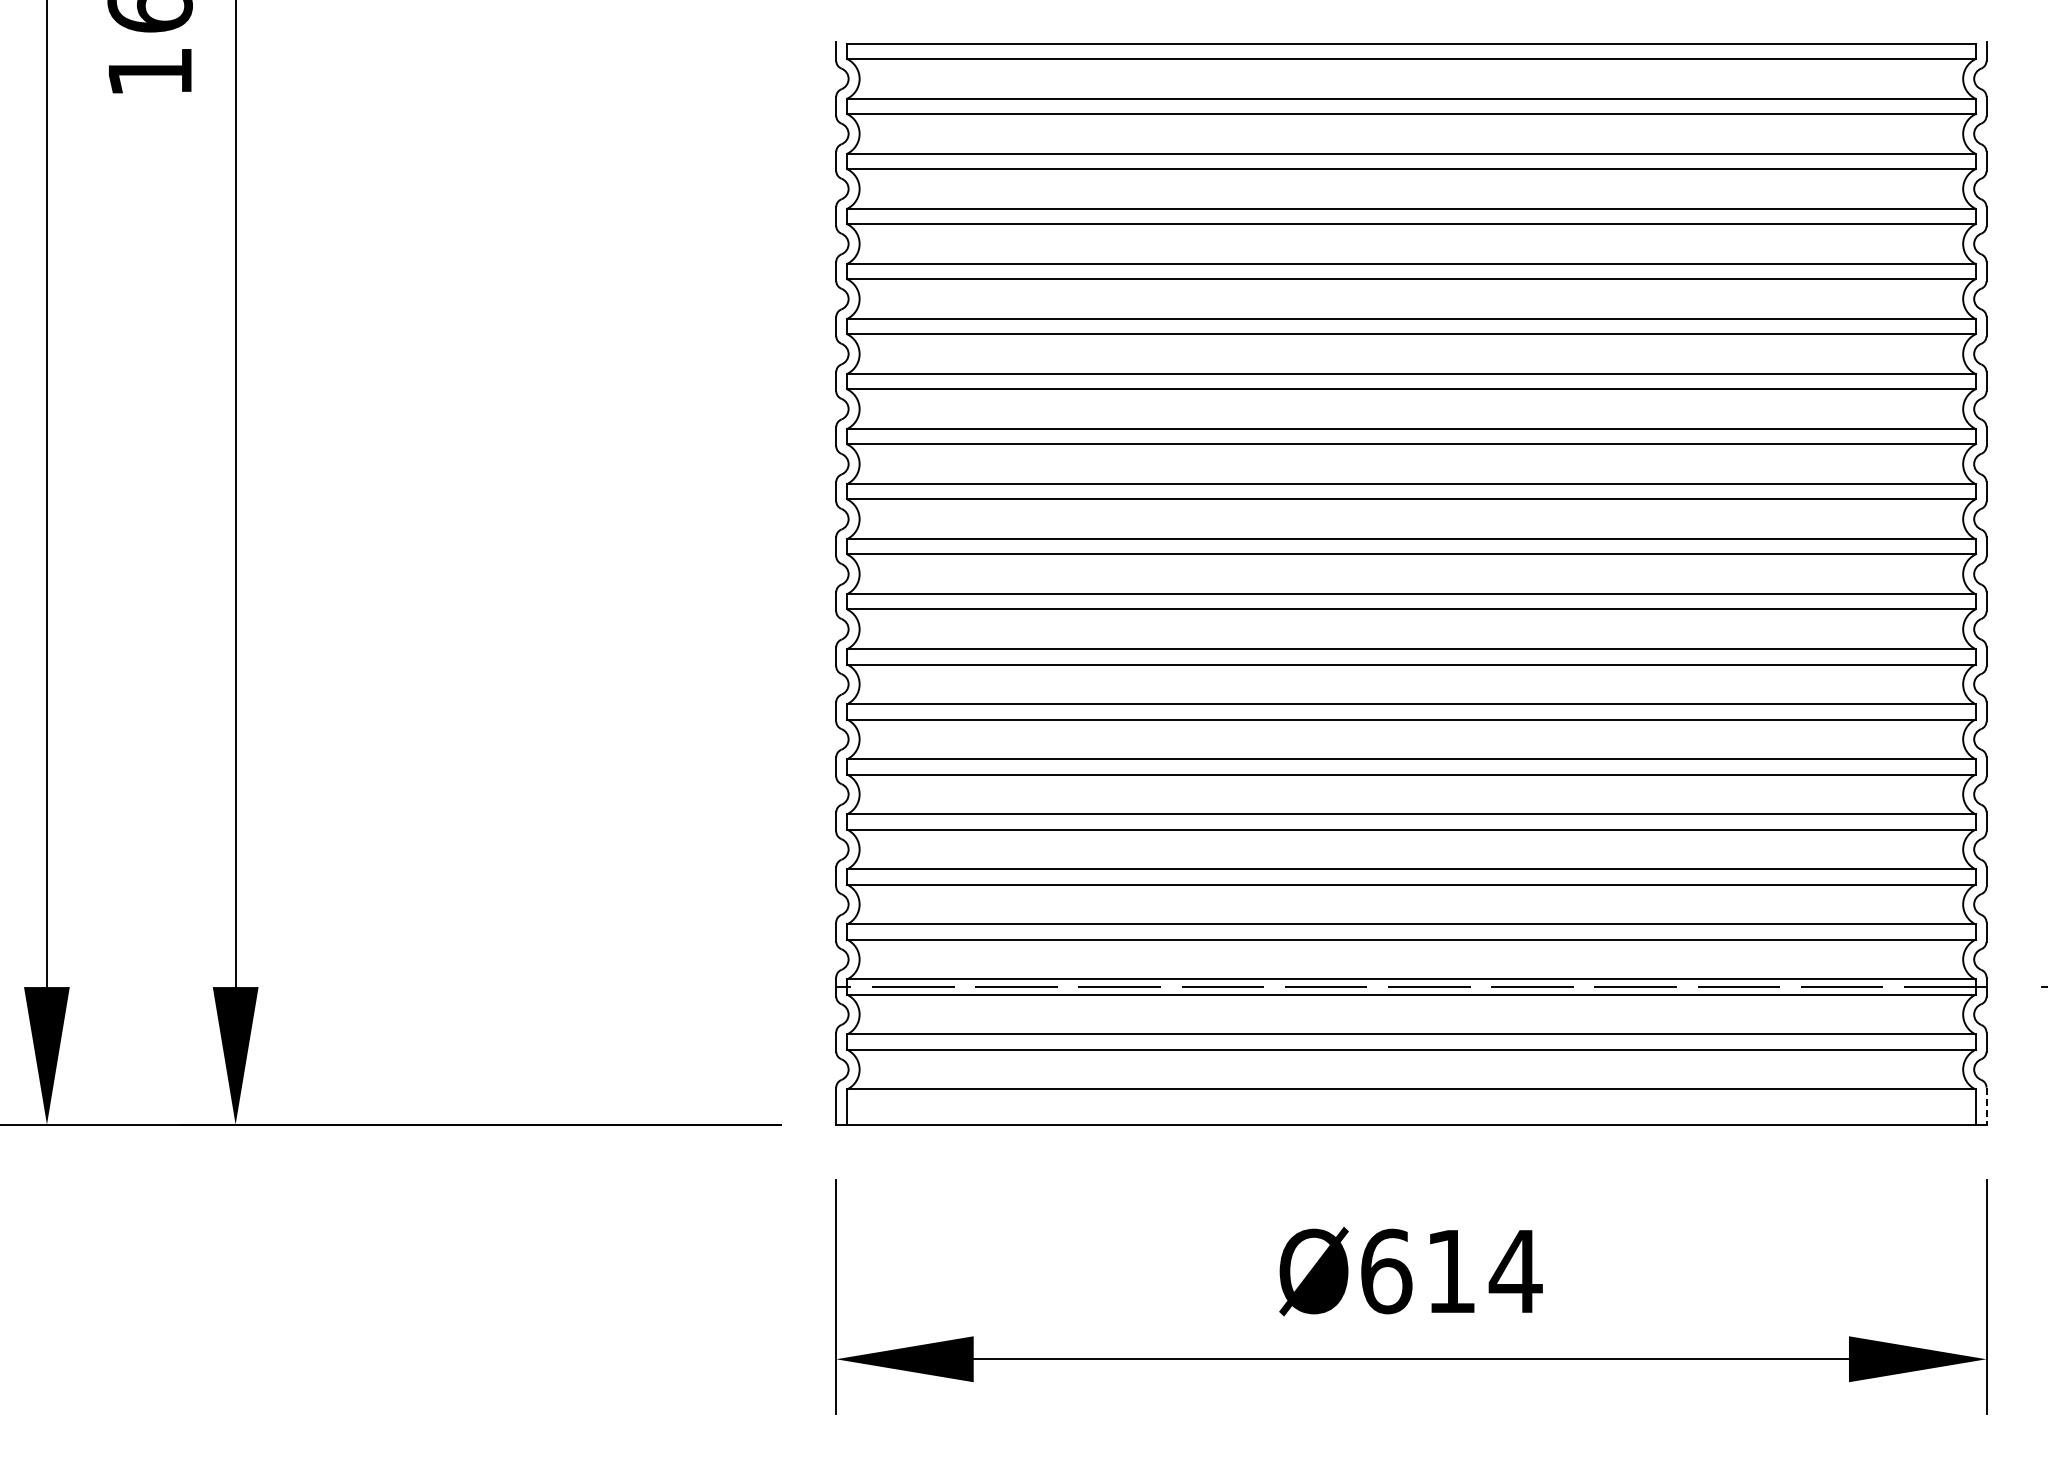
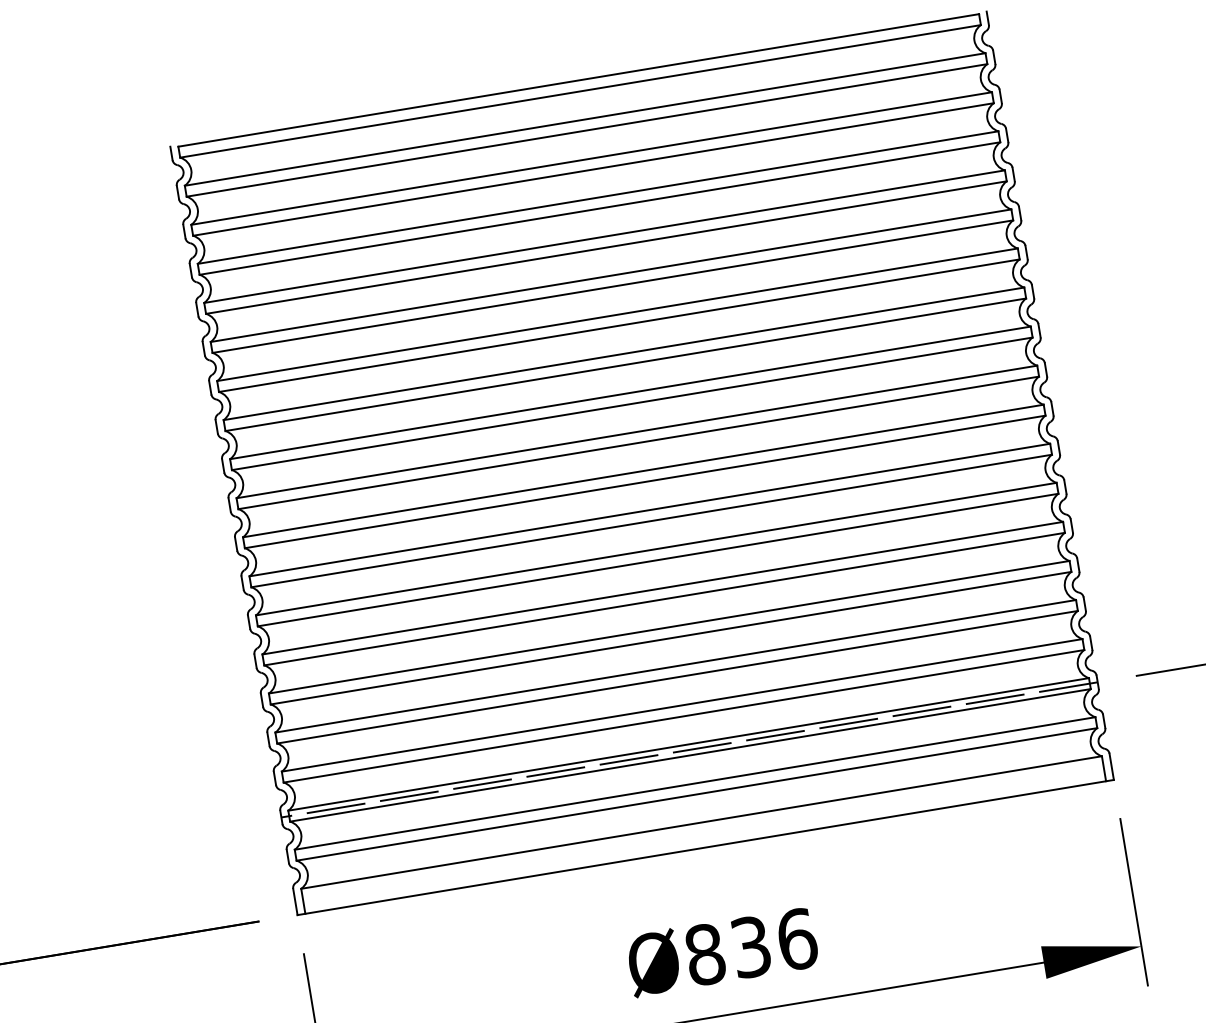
line: (1986, 1106) -> (1111, 767), dashed -> solid
text: (1451, 1271) -> (751, 947), Ø614 -> Ø836

